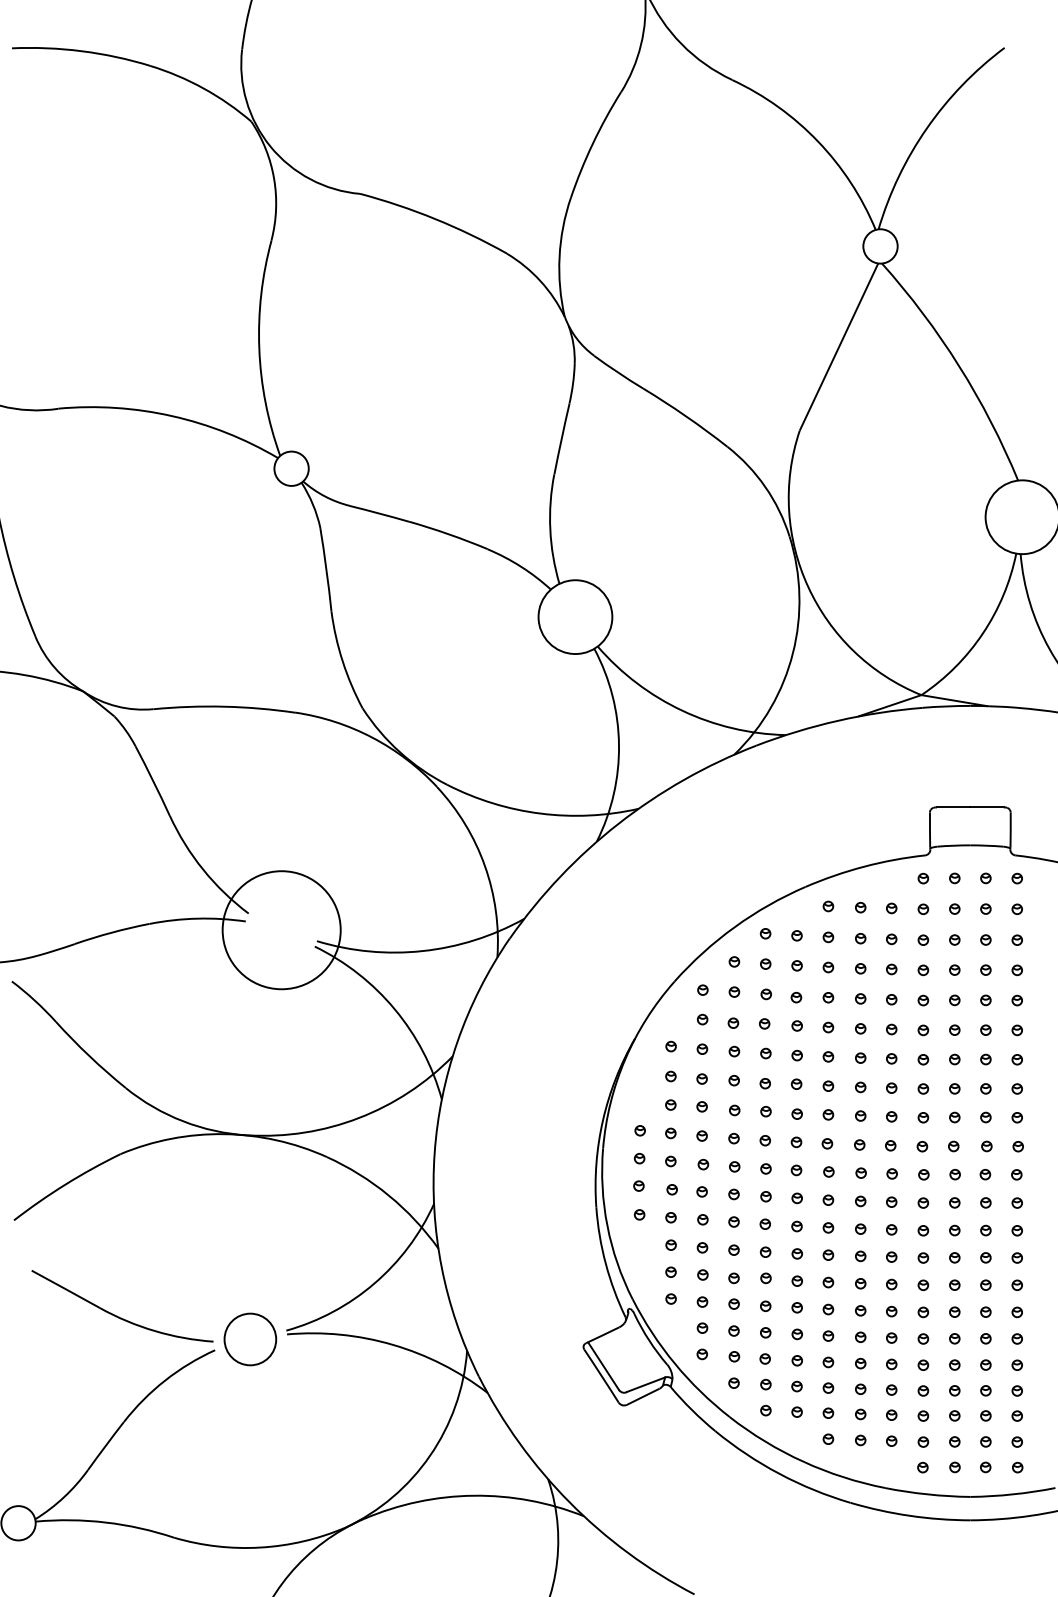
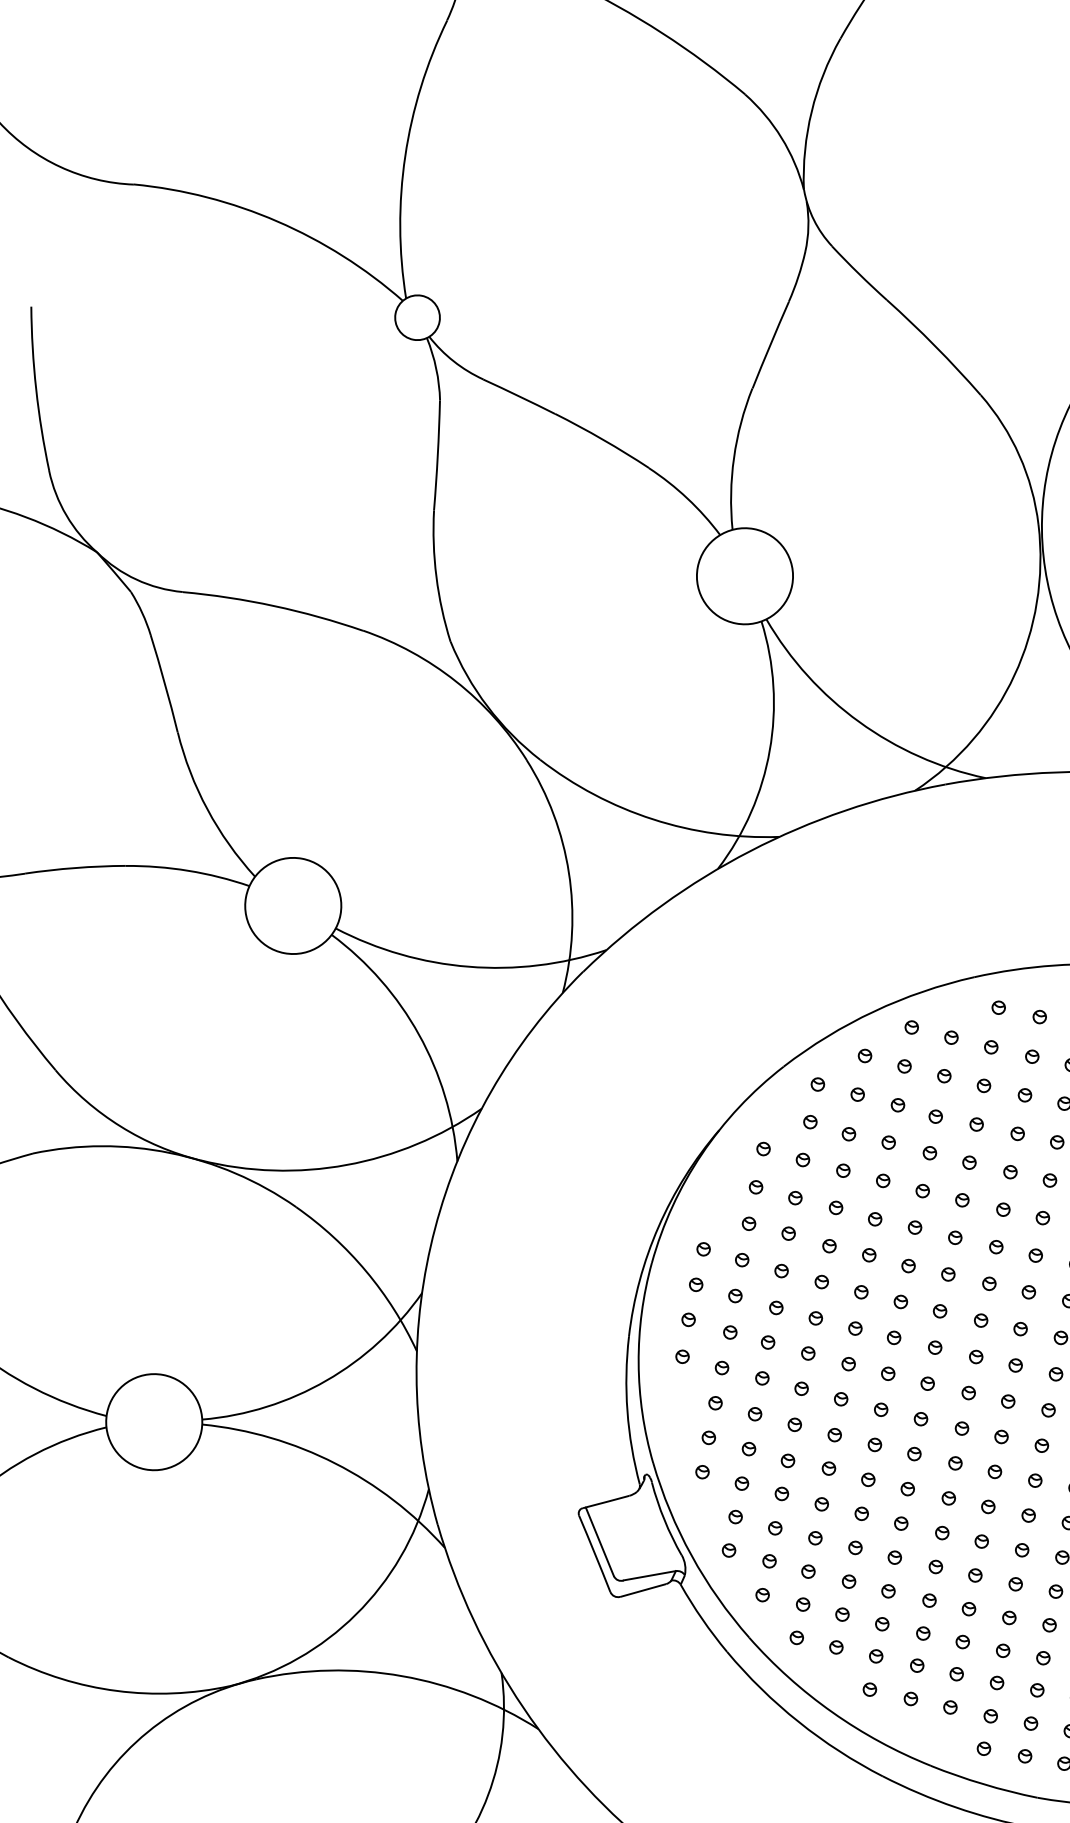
circle: (281, 930) -> (292, 906), size x0.62
circle: (250, 1339) -> (154, 1422), size x1.43

